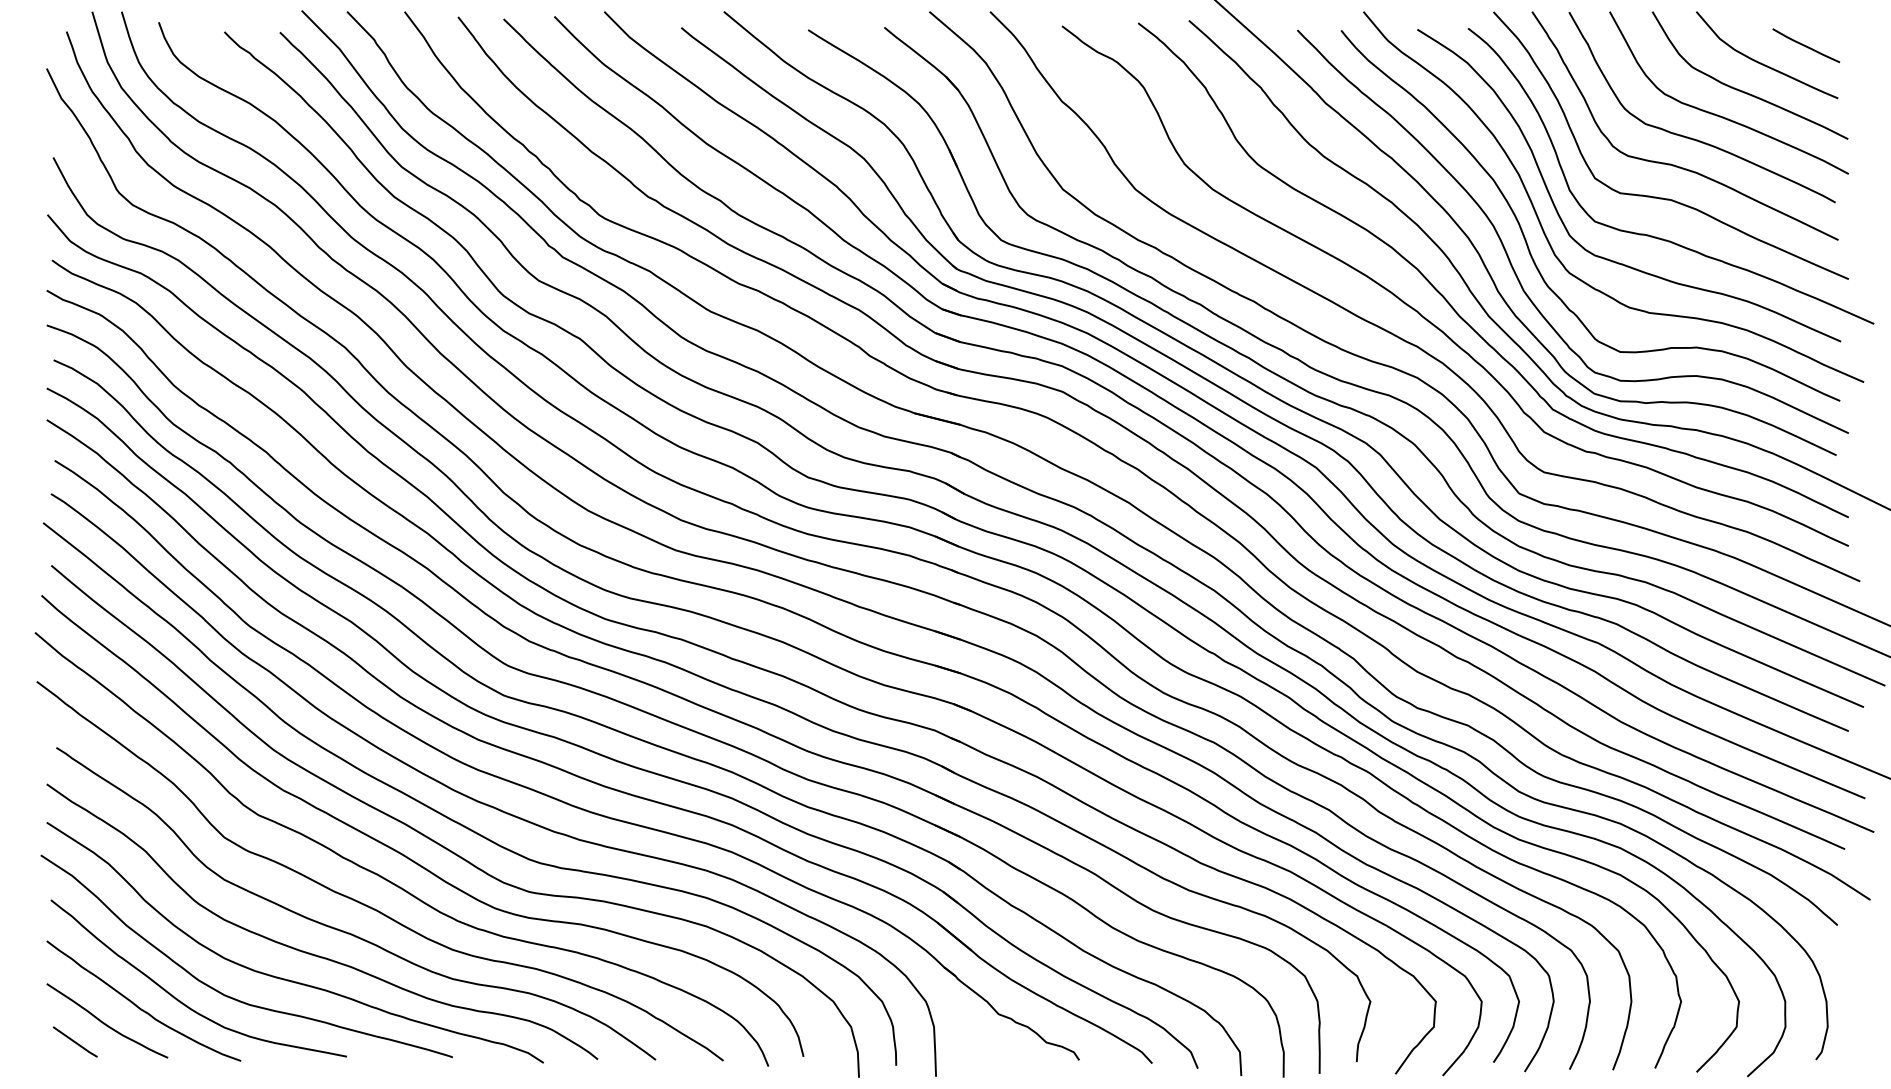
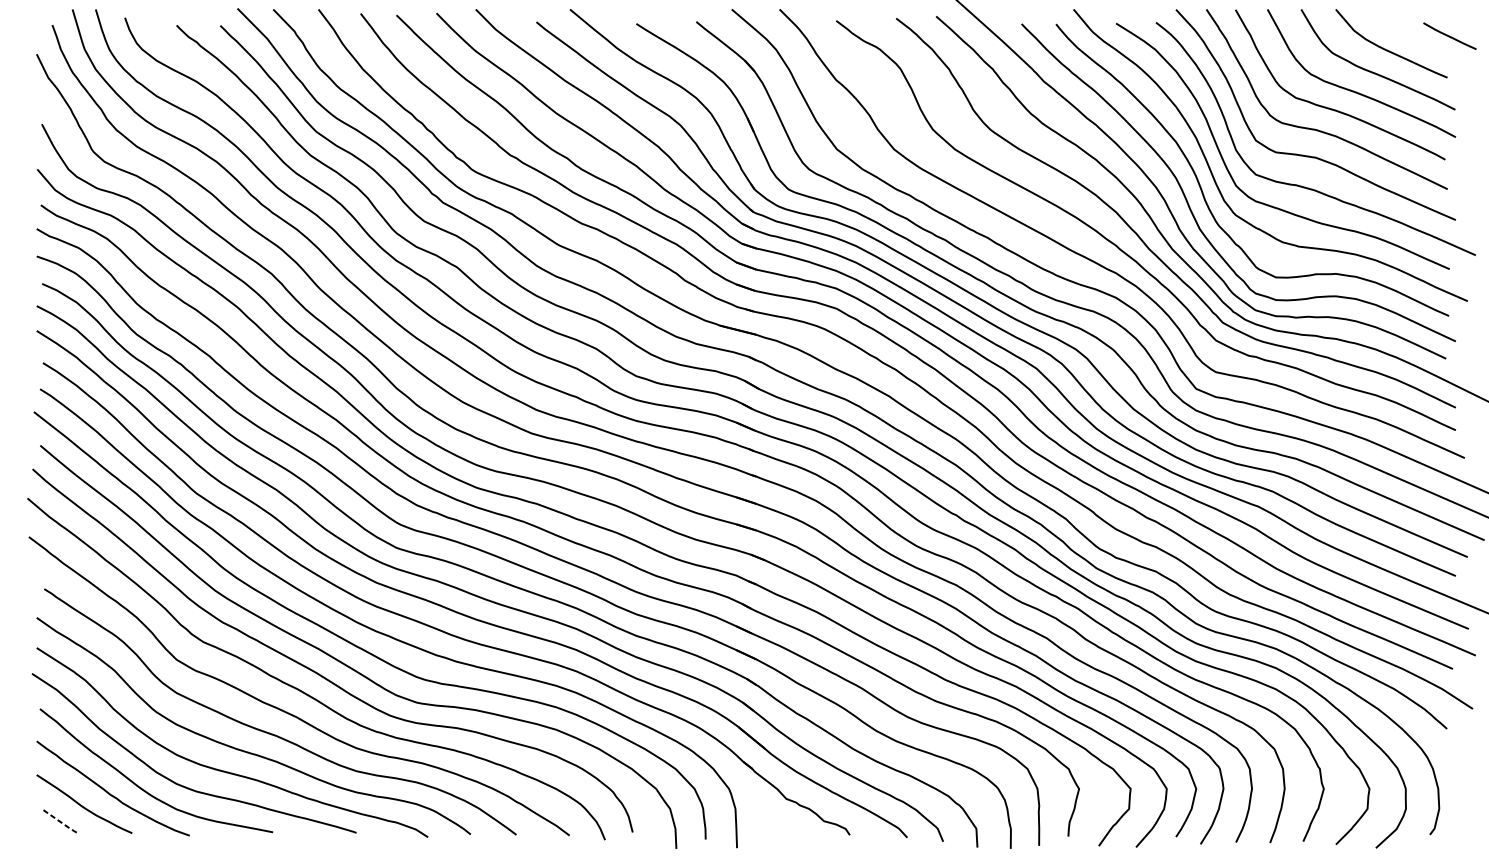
line: (1806, 45) -> (1450, 36), moved
line: (75, 1042) -> (59, 821), solid -> dashed

